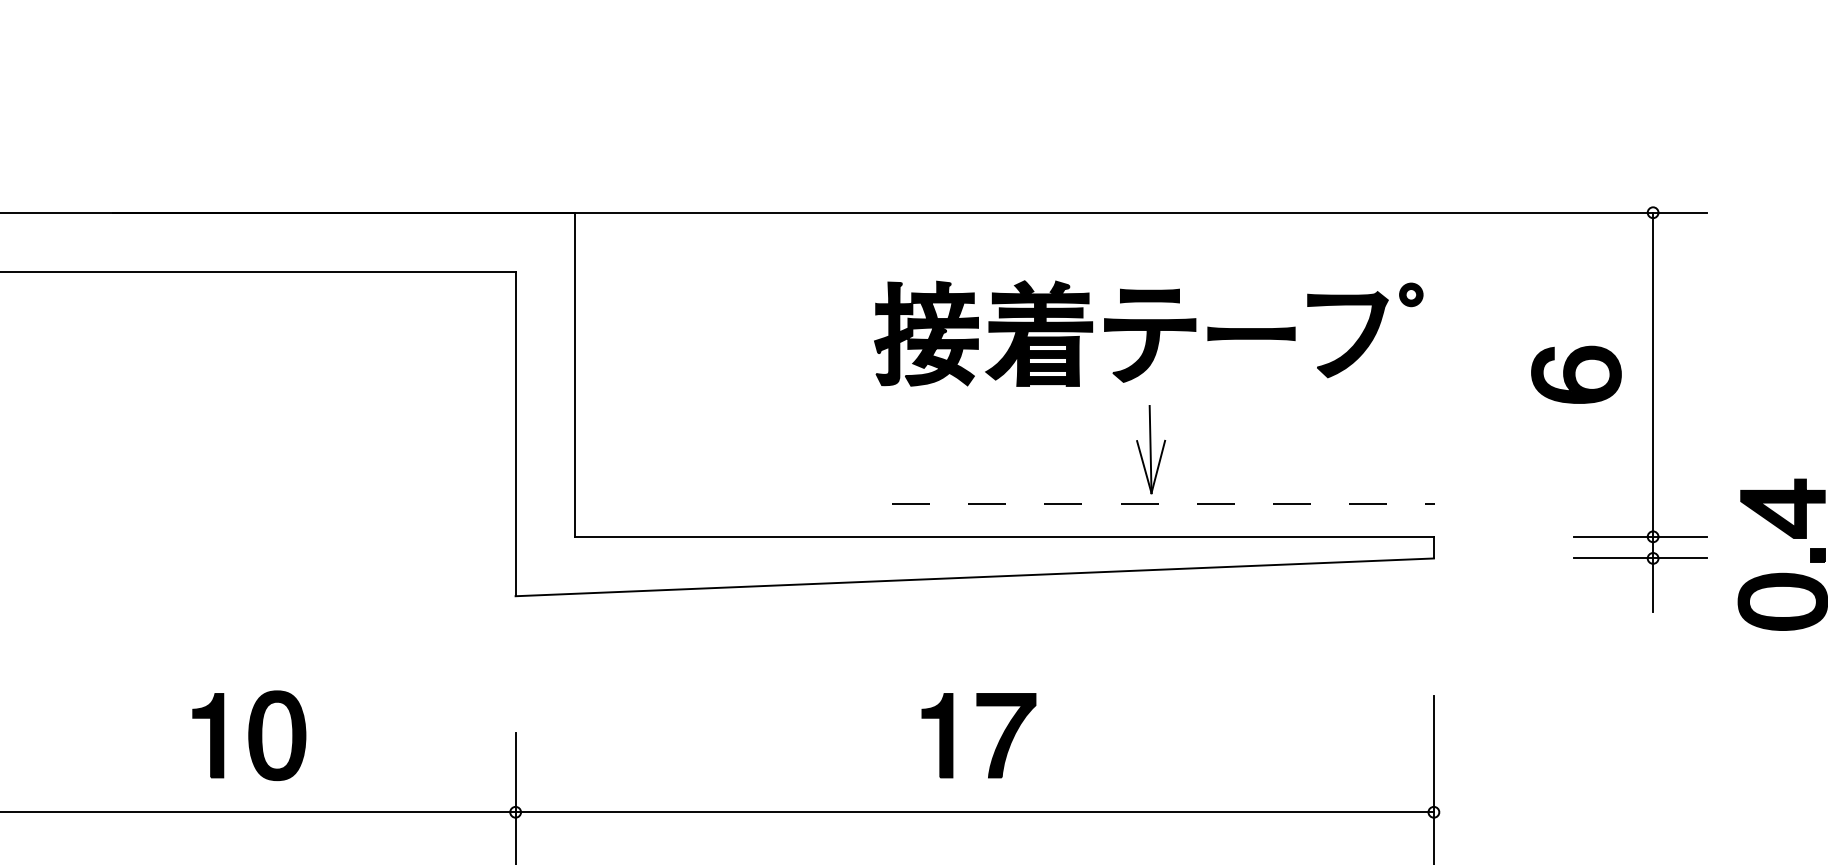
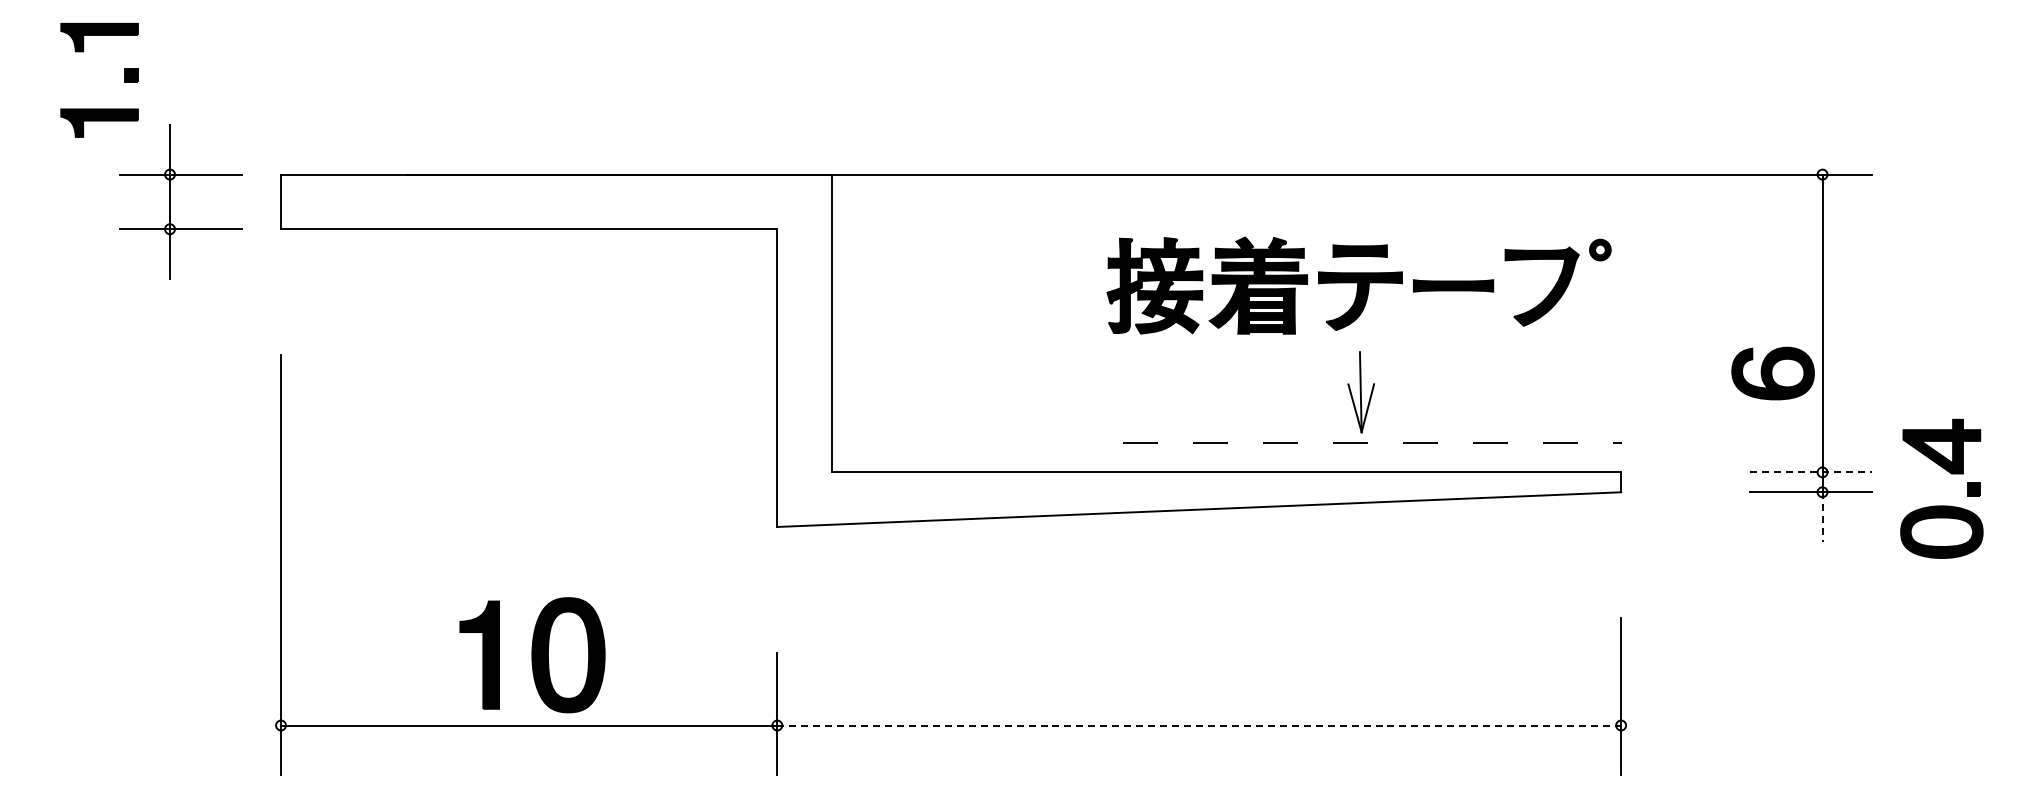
part: (1575, 374) -> (1772, 373), moved
line: (1641, 536) -> (1811, 472), solid -> dashed
line: (1653, 585) -> (1822, 517), solid -> dashed
part: (249, 735) -> (532, 654), size x1.4
part: (997, 742) -> (1220, 661), removed
line: (975, 812) -> (1199, 725), solid -> dashed

